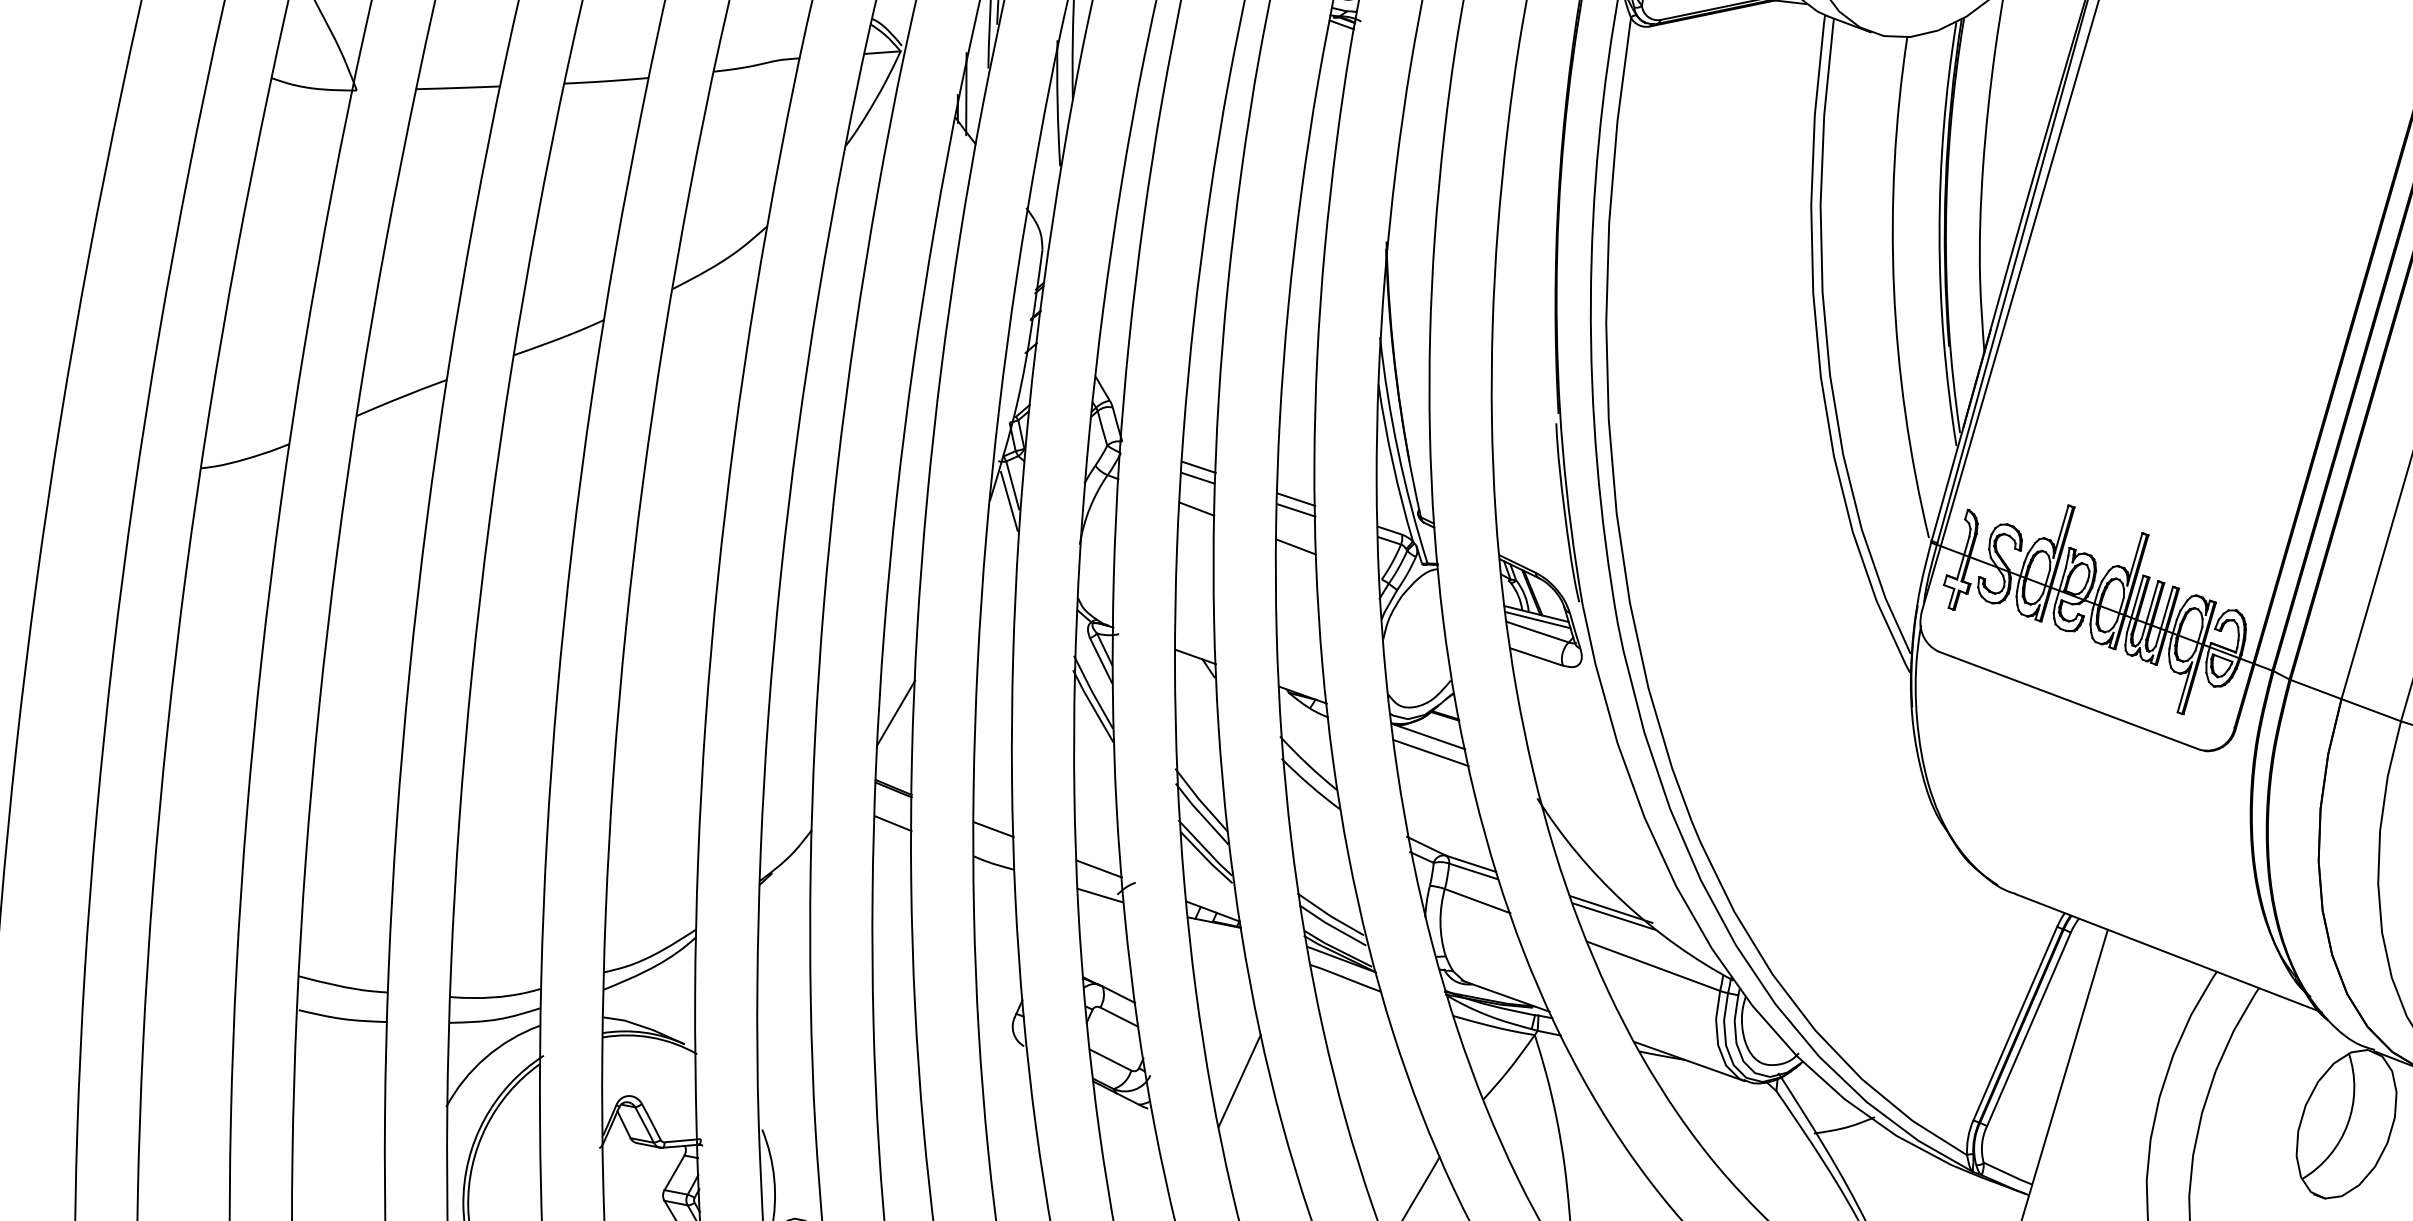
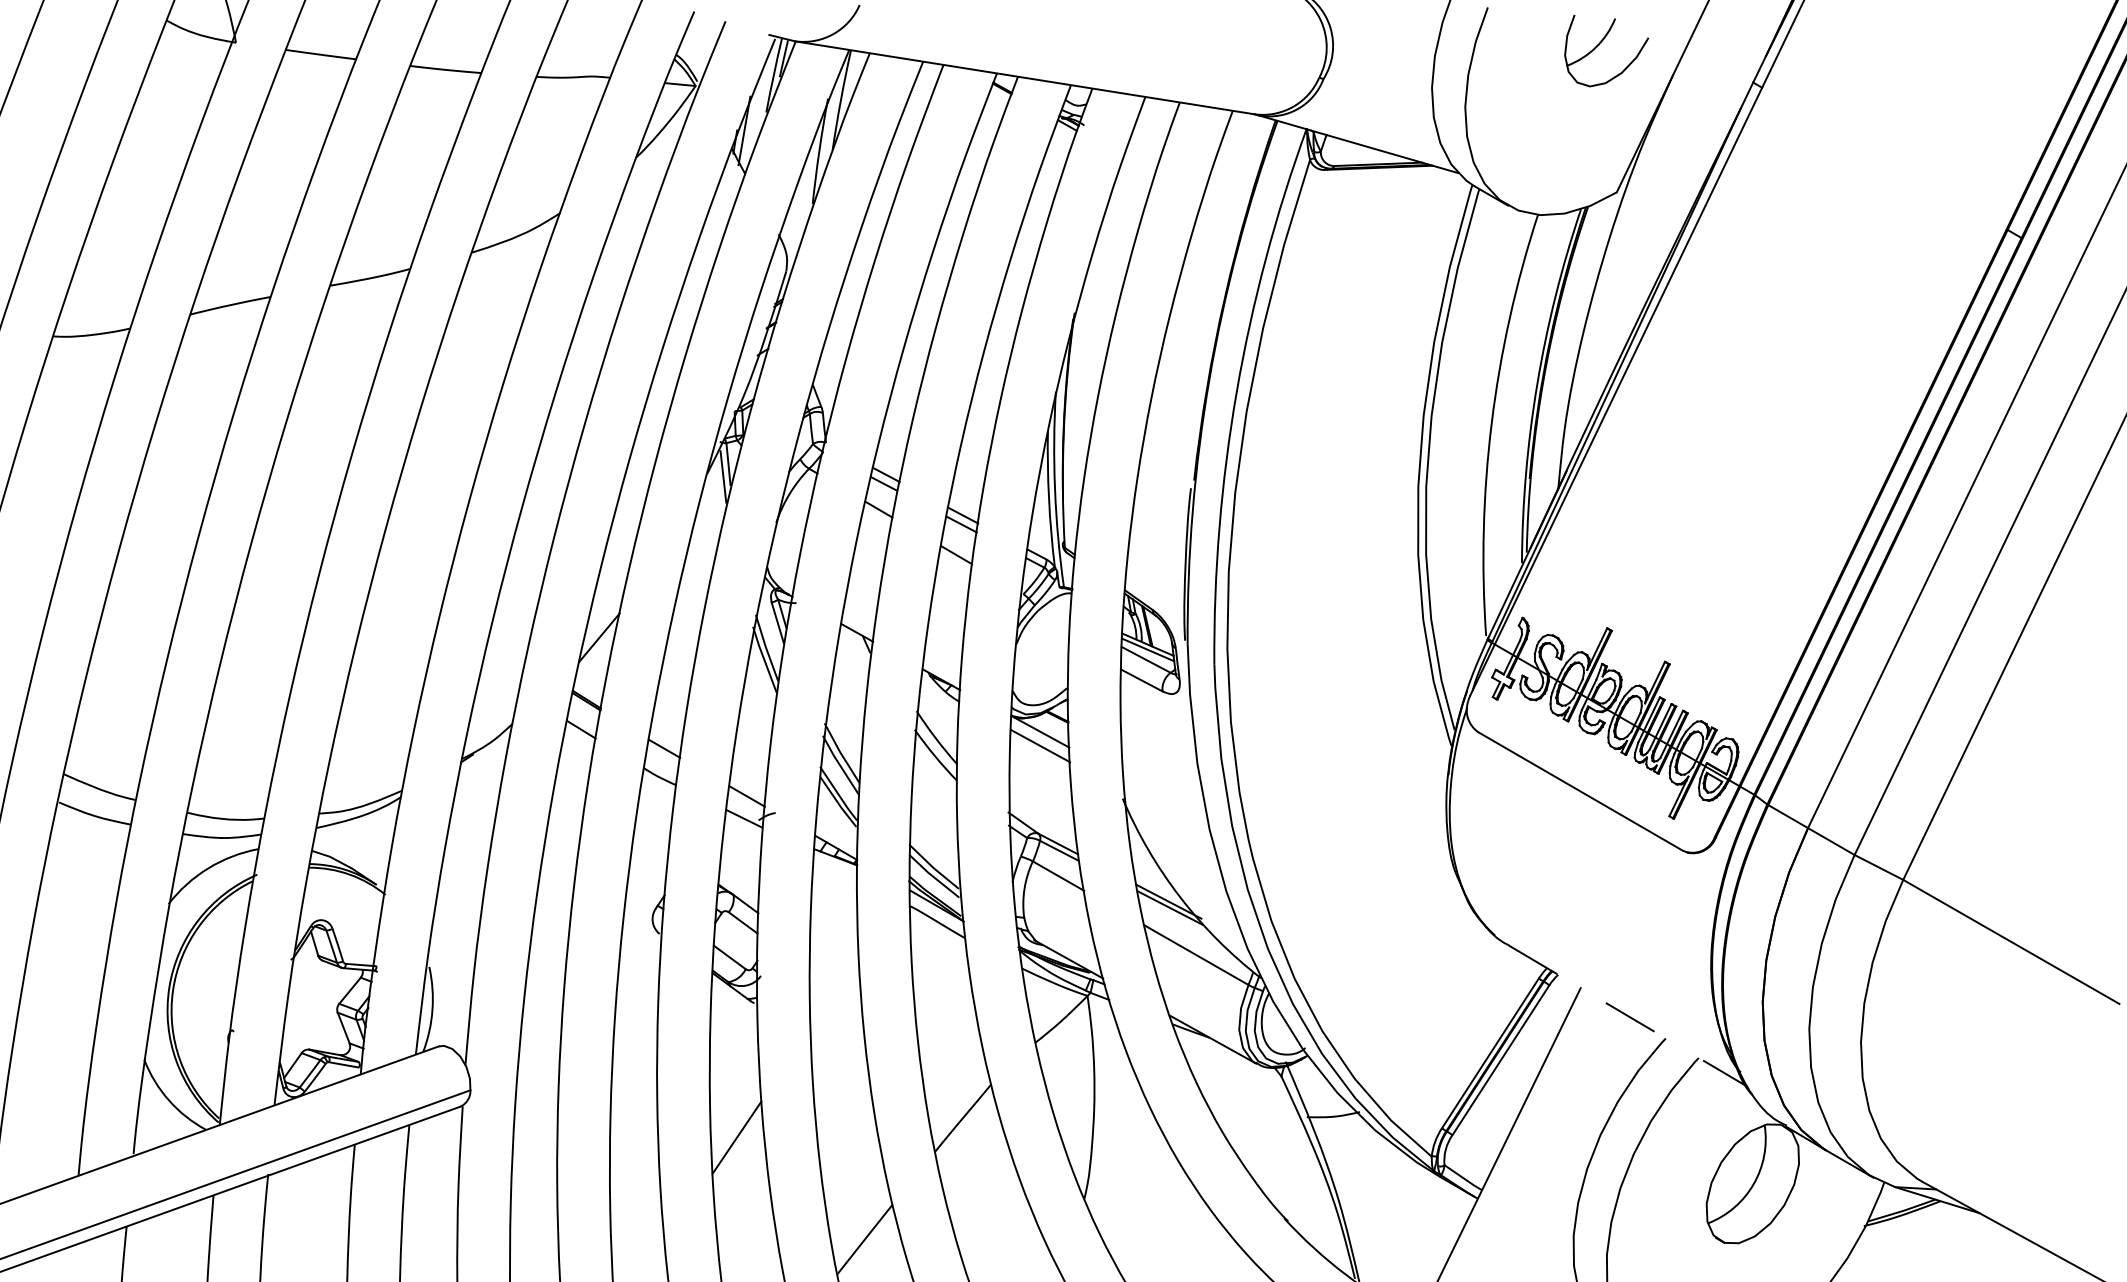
line: (2169, 953) -> (1628, 1016), solid -> dashed
line: (1239, 1080) -> (834, 992), removed

